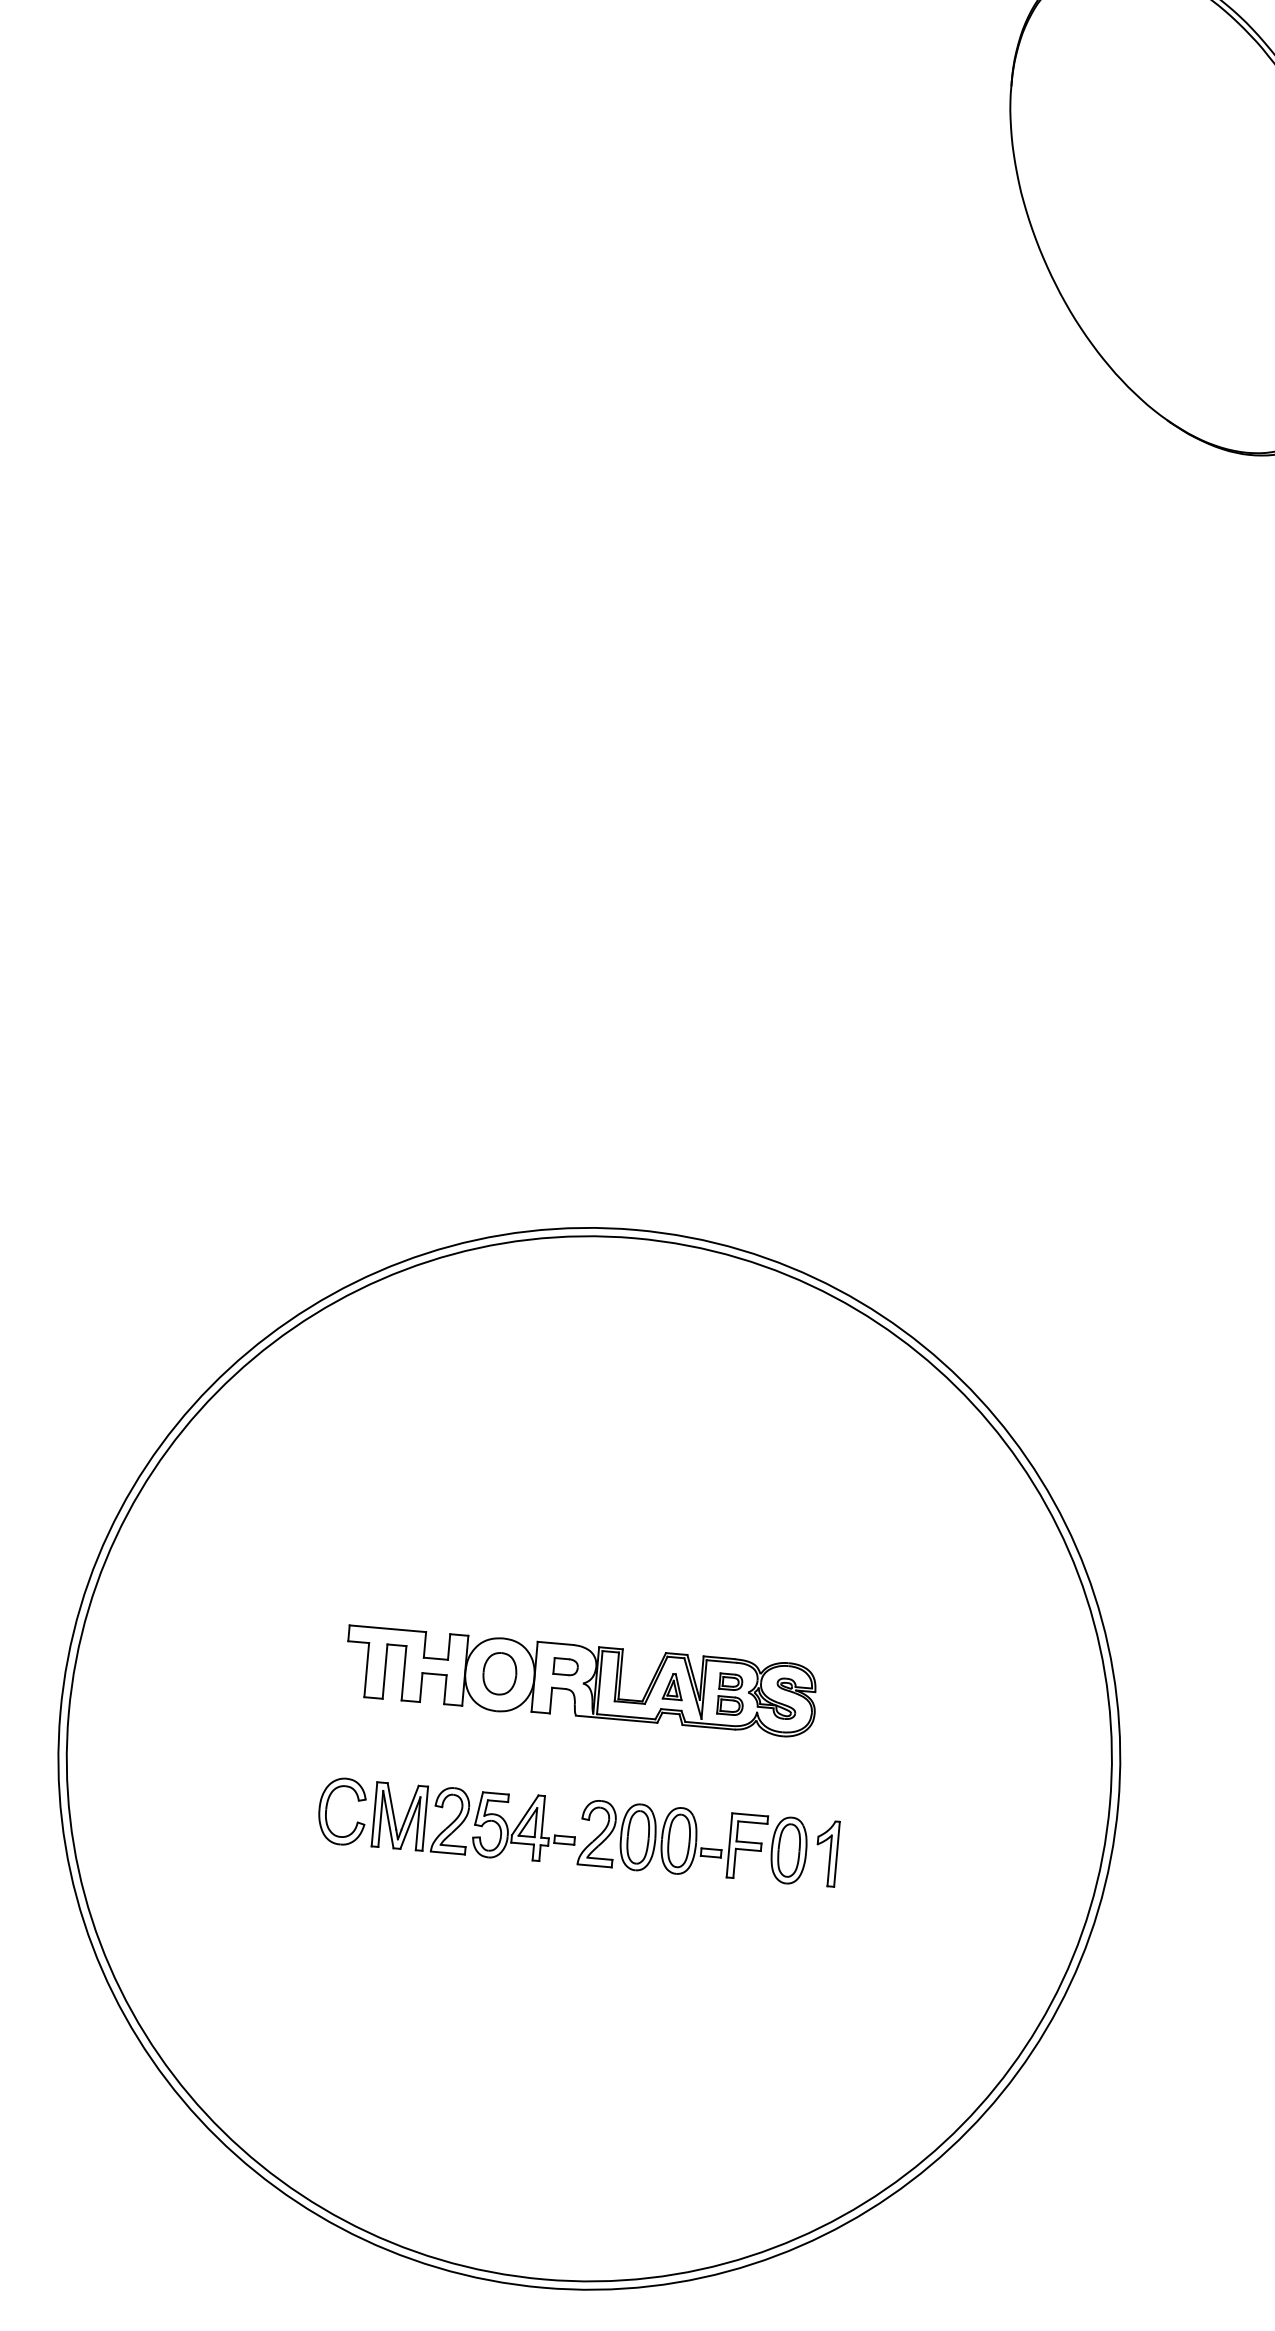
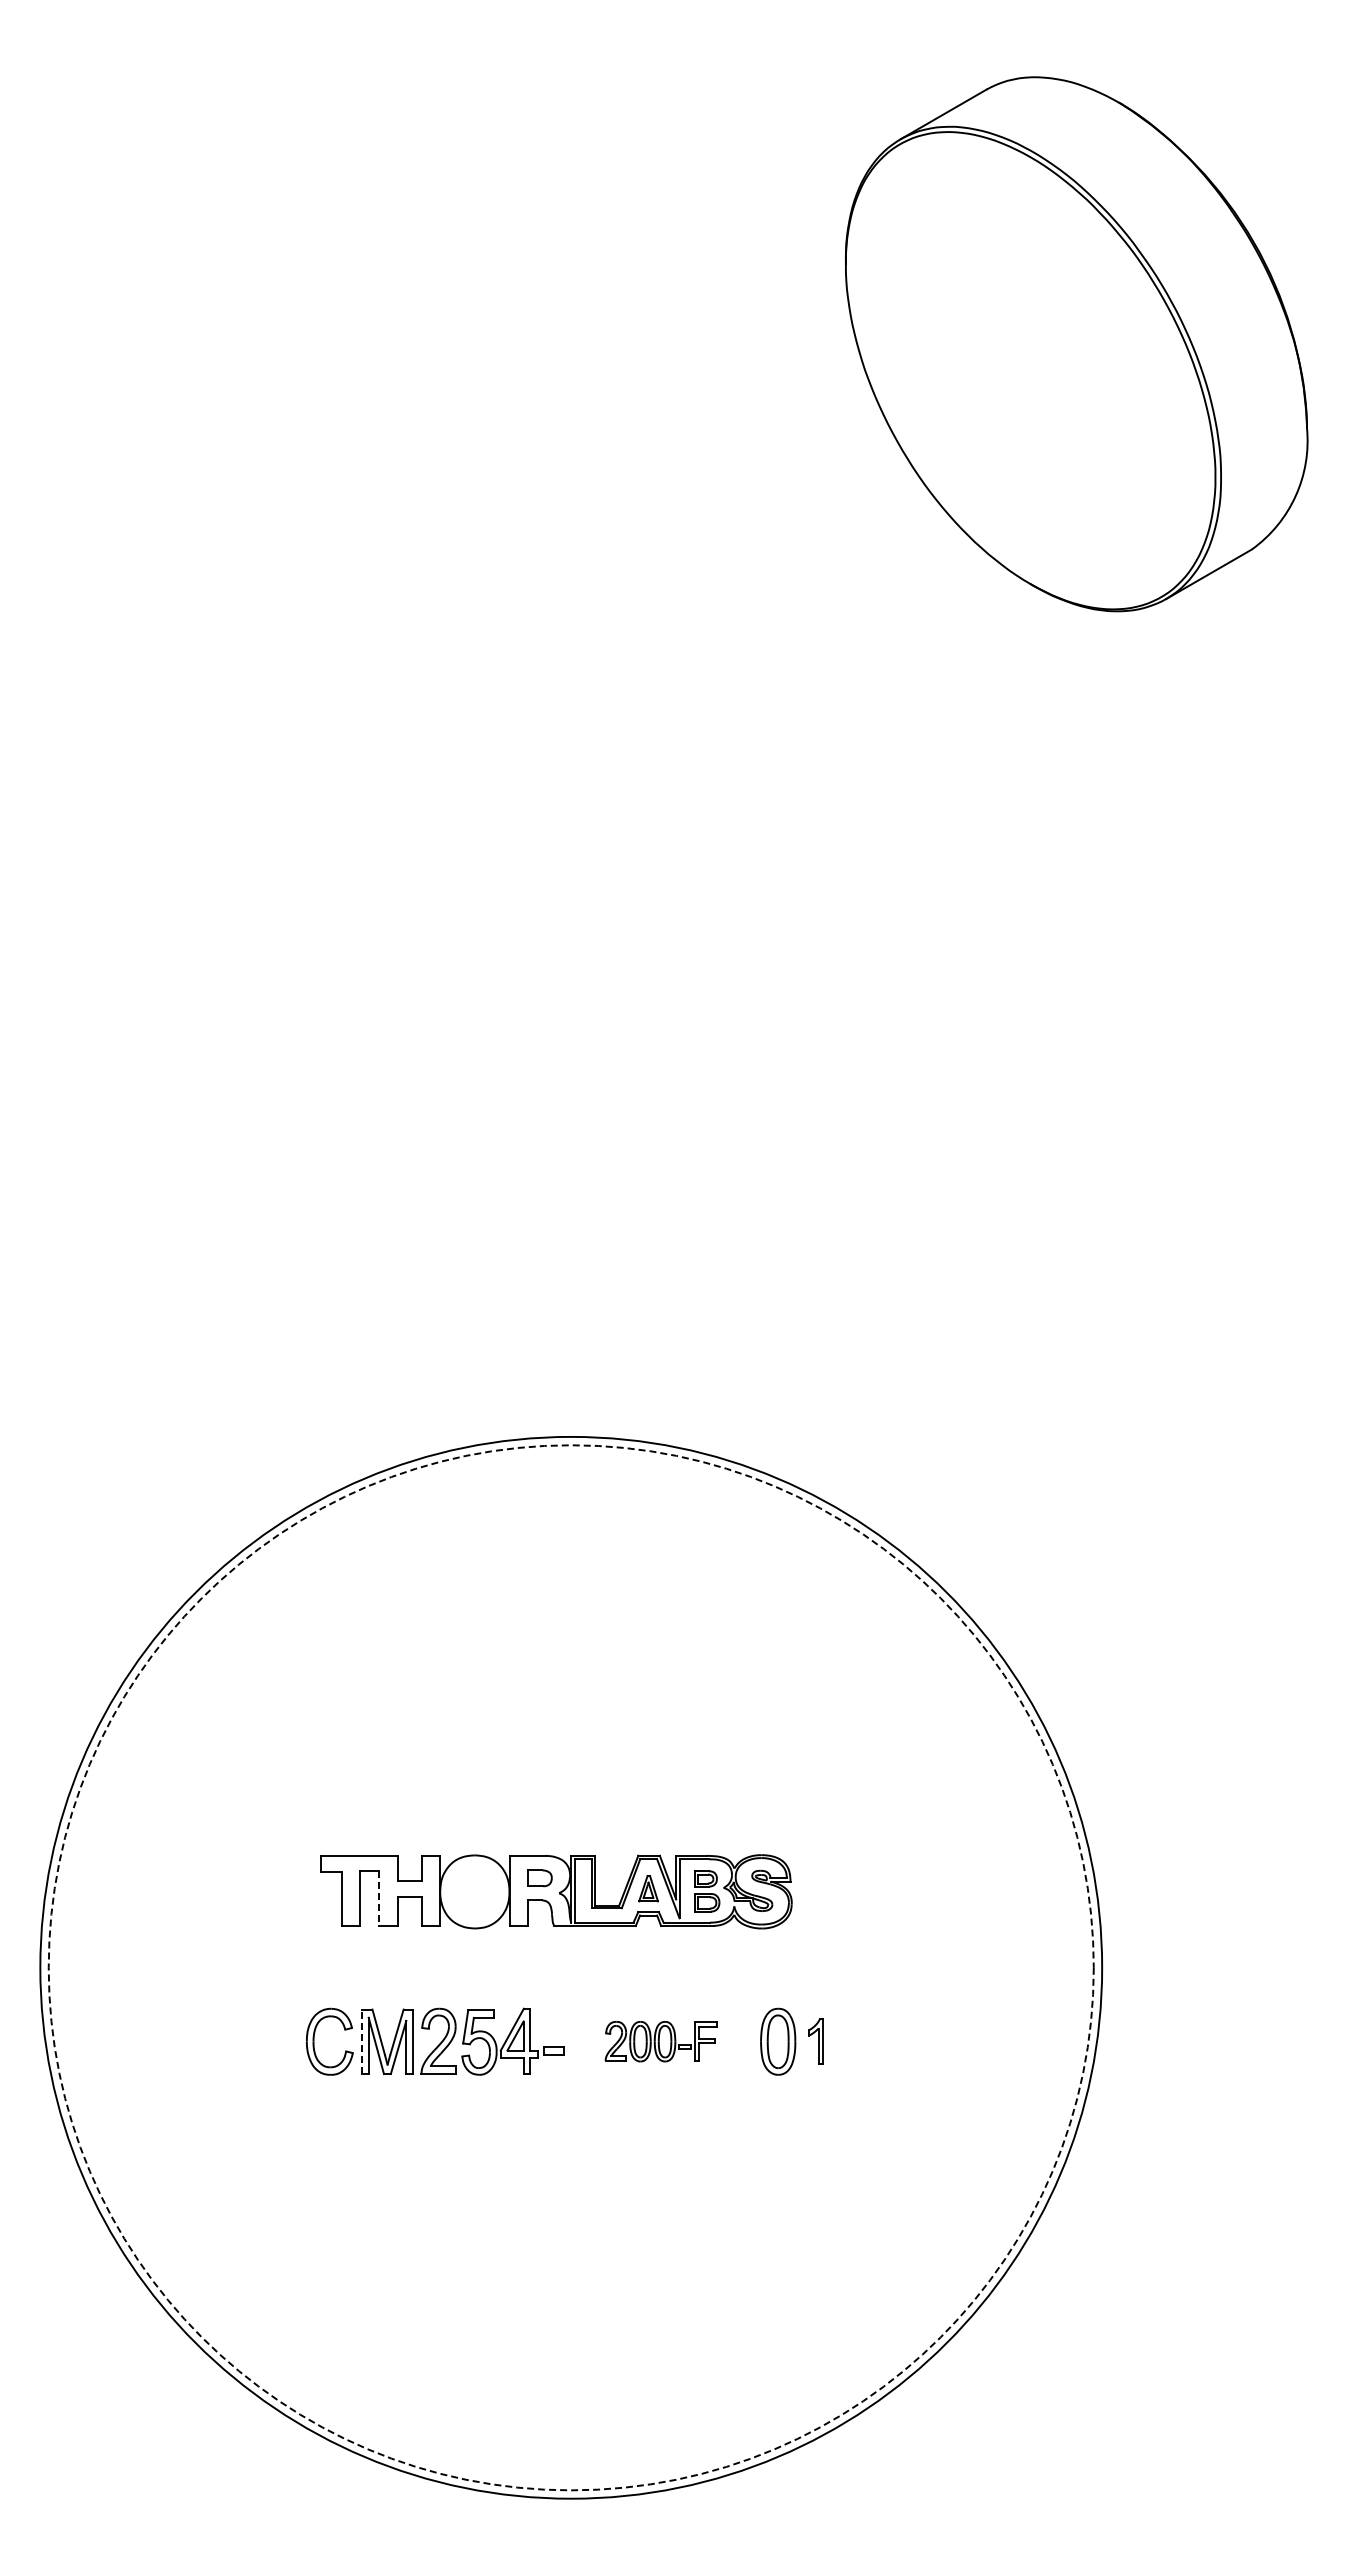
part: (499, 1673) -> (474, 1890), removed
line: (404, 1674) -> (379, 1899), solid -> dashed
circle: (588, 1758) -> (570, 1967), solid -> dashed
line: (374, 1814) -> (362, 2041), solid -> dashed
part: (671, 1840) -> (660, 2041), size x0.6
part: (826, 1853) -> (815, 2041), size x0.7

